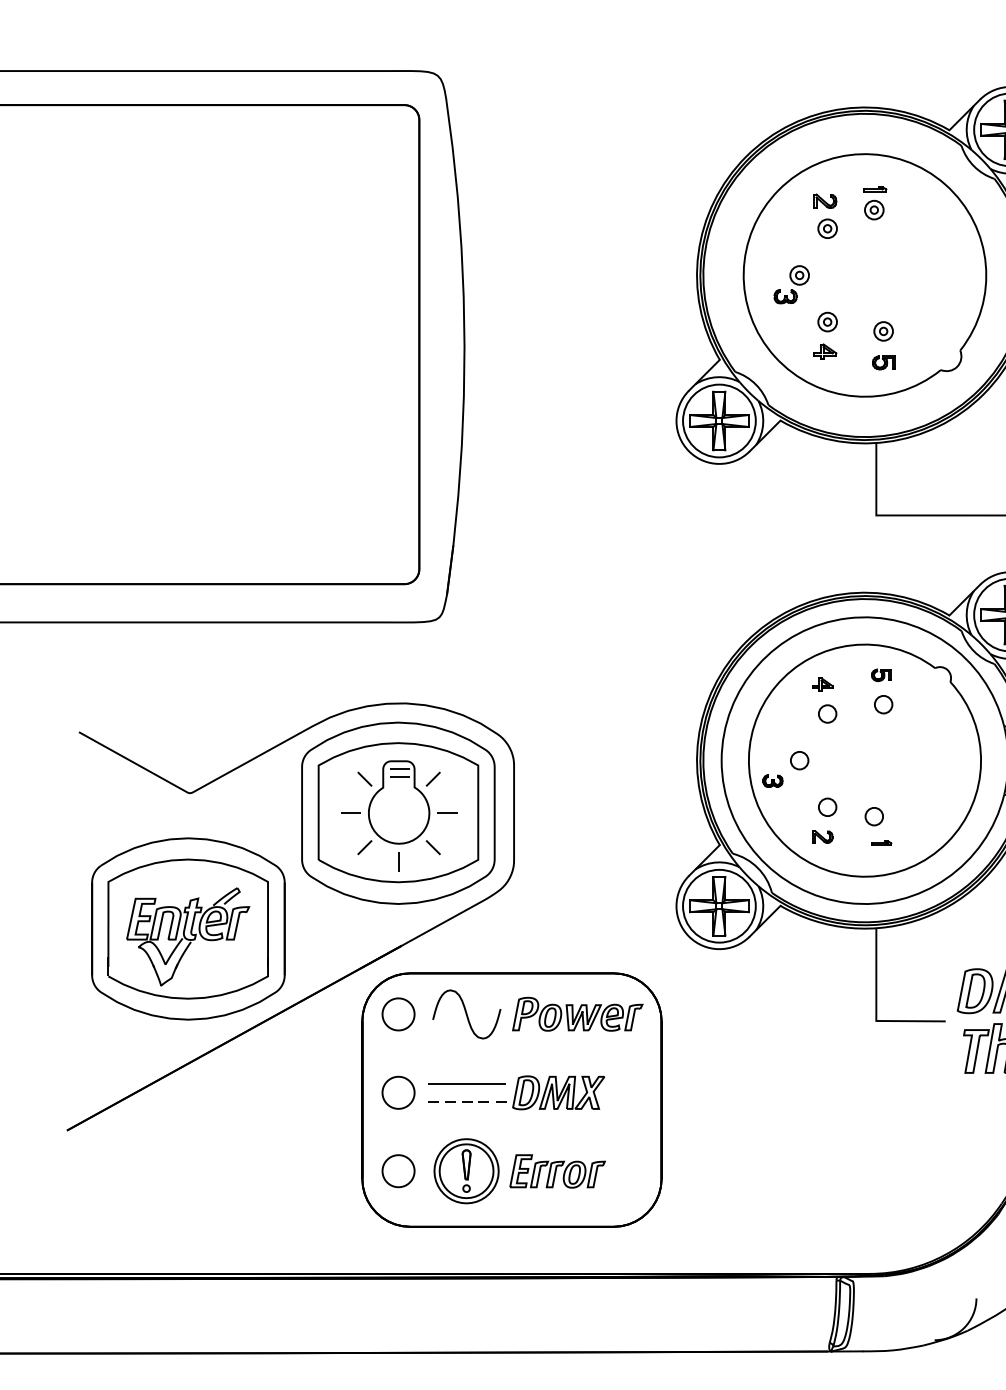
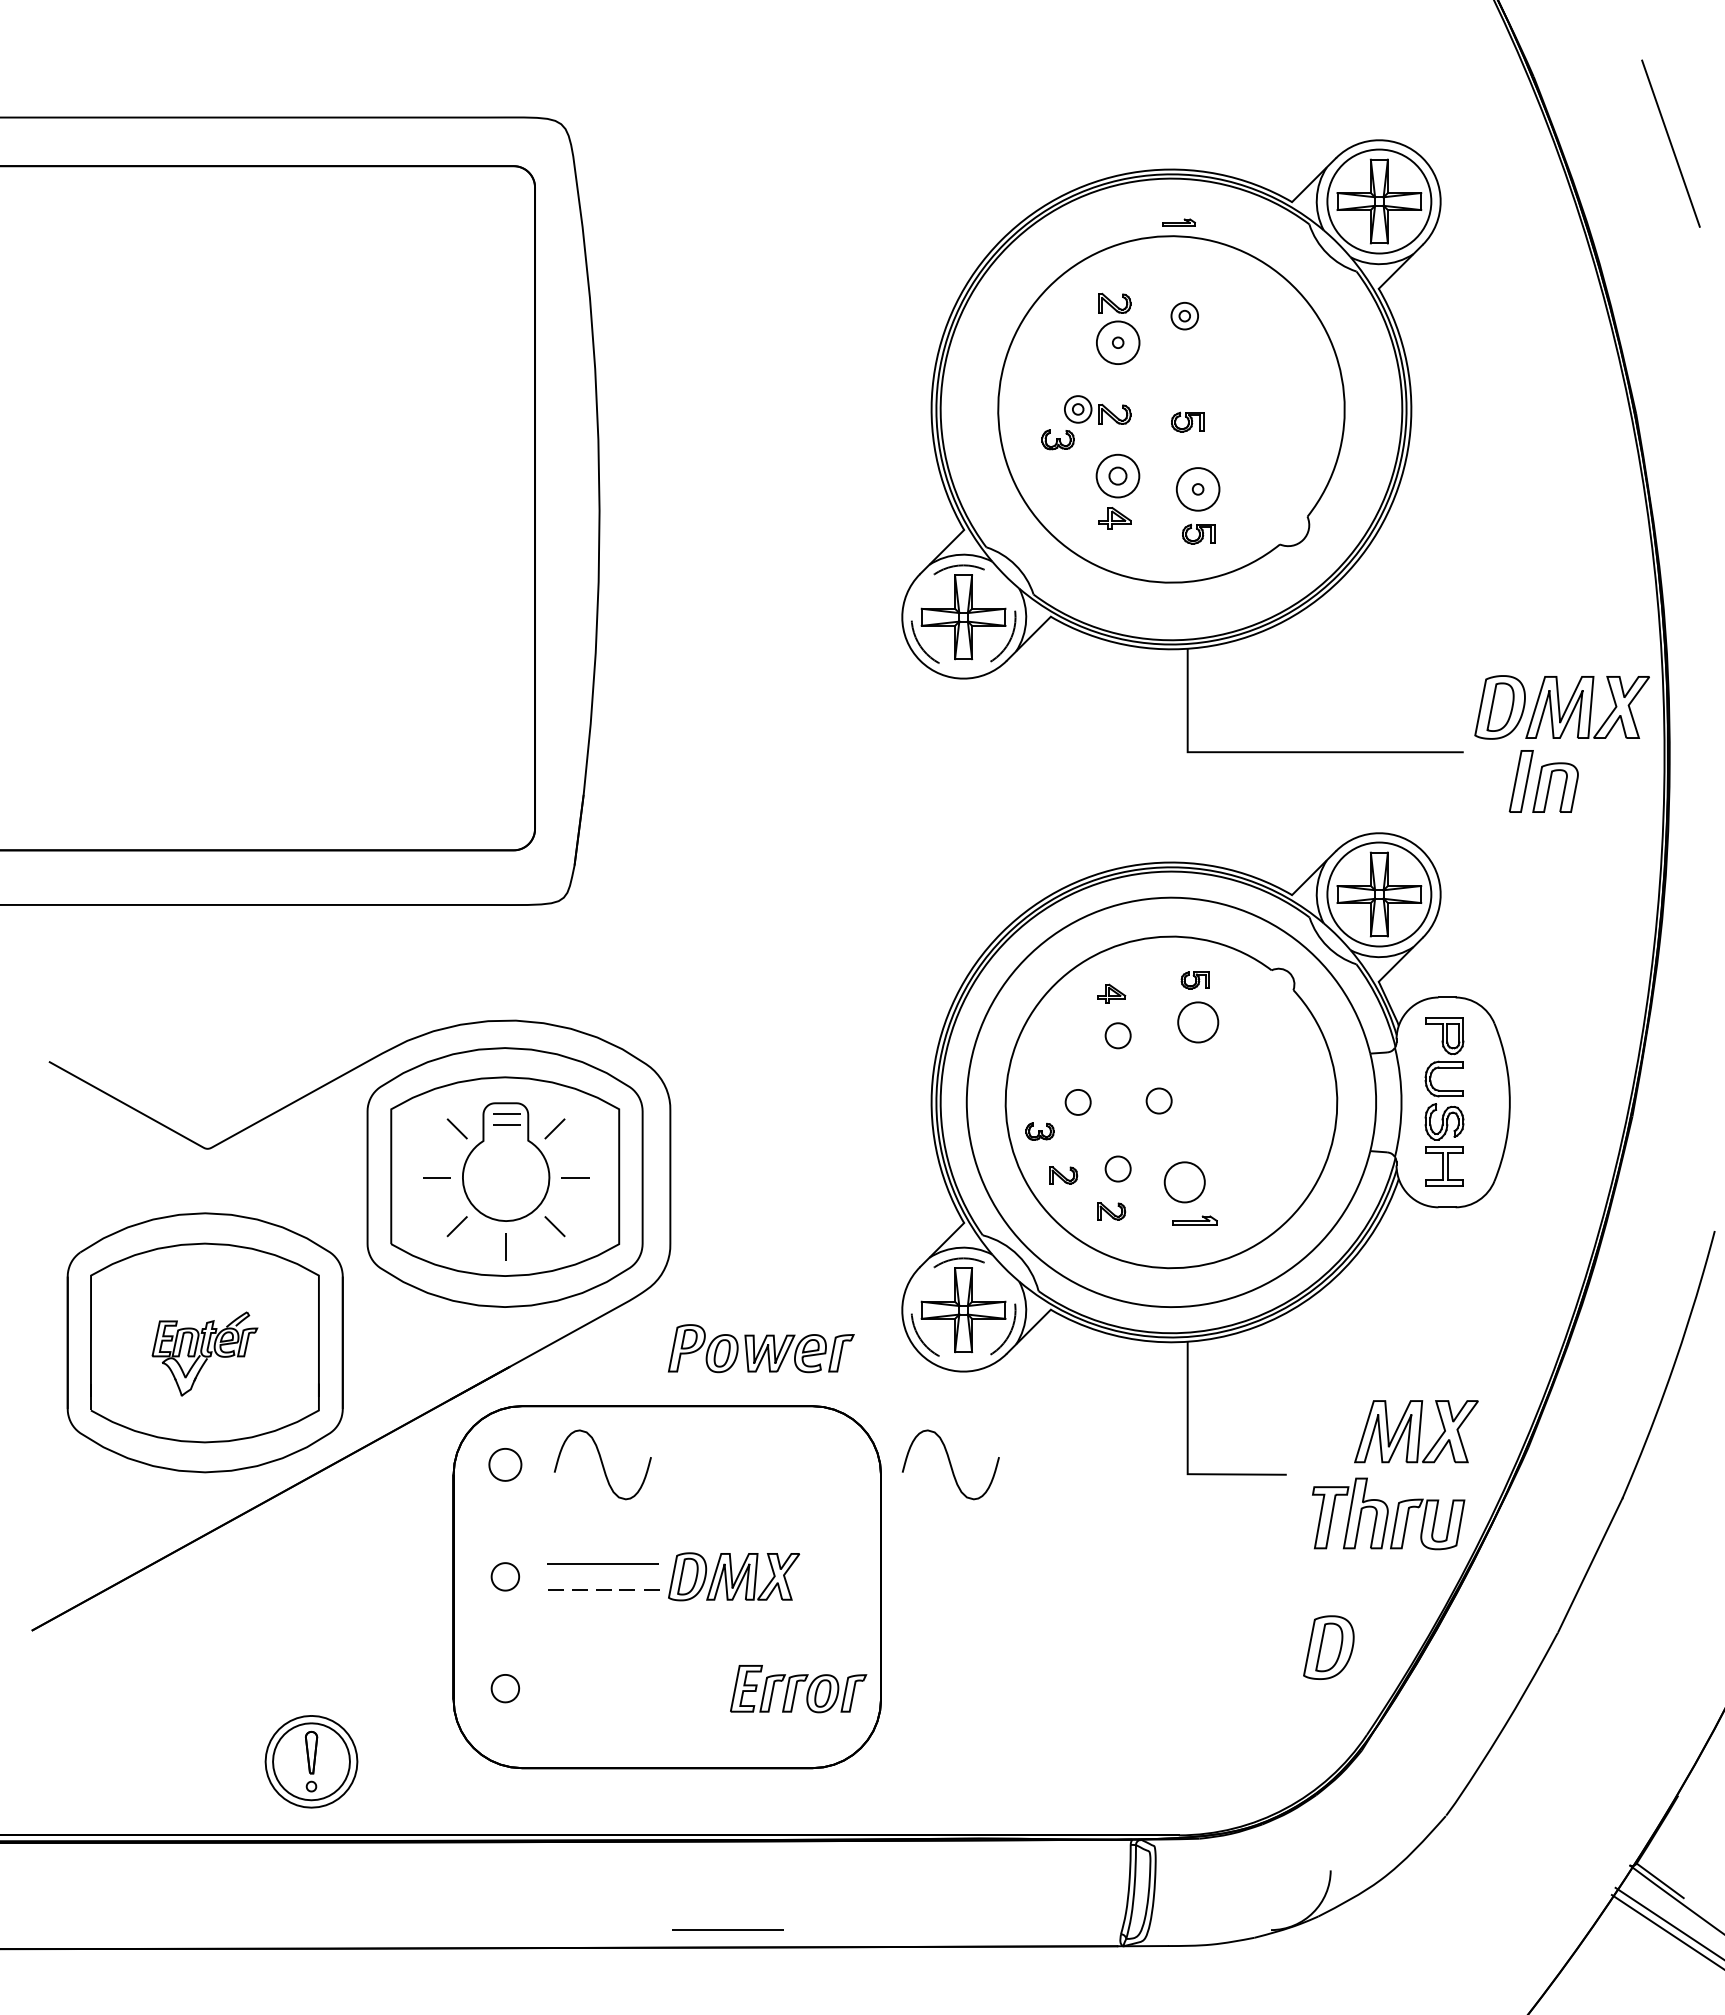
part: (874, 189) -> (1178, 222), moved
circle: (827, 228) -> (1117, 342), size x1.6
part: (825, 278) -> (1114, 413), added
part: (876, 283) -> (1187, 421), added
part: (827, 321) -> (1118, 475), size x1.6
circle: (883, 331) -> (1197, 489), size x1.6
circle: (719, 421) -> (963, 617), solid -> dashed
circle: (883, 704) -> (1197, 1022), size x1.6
circle: (855, 759) -> (1158, 1100), added
part: (789, 811) -> (1063, 1175), added
circle: (874, 816) -> (1184, 1181), size x1.6
part: (881, 842) -> (1195, 1219), size x1.6
circle: (719, 906) -> (963, 1310), solid -> dashed
part: (187, 936) -> (204, 1353), size x0.6
part: (974, 991) -> (1328, 1647), moved
part: (398, 1014) -> (505, 1464), size x0.7
part: (577, 1014) -> (761, 1348), moved
curve: (710, 1014) -> (950, 1464), added
part: (398, 1092) -> (505, 1576), size x0.6
part: (398, 1171) -> (505, 1688), size x0.6
part: (466, 1171) -> (311, 1761), moved
part: (557, 1171) -> (798, 1689), moved
line: (554, 1339) -> (727, 1929), added

